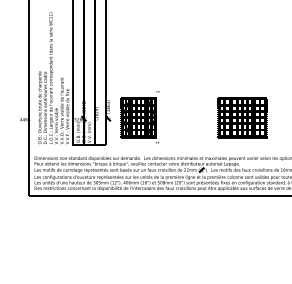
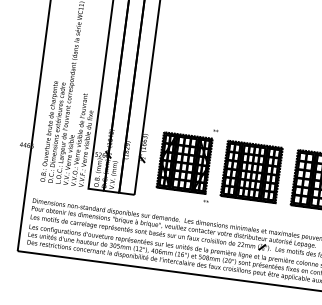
part: (186, 117) -> (250, 171), added

